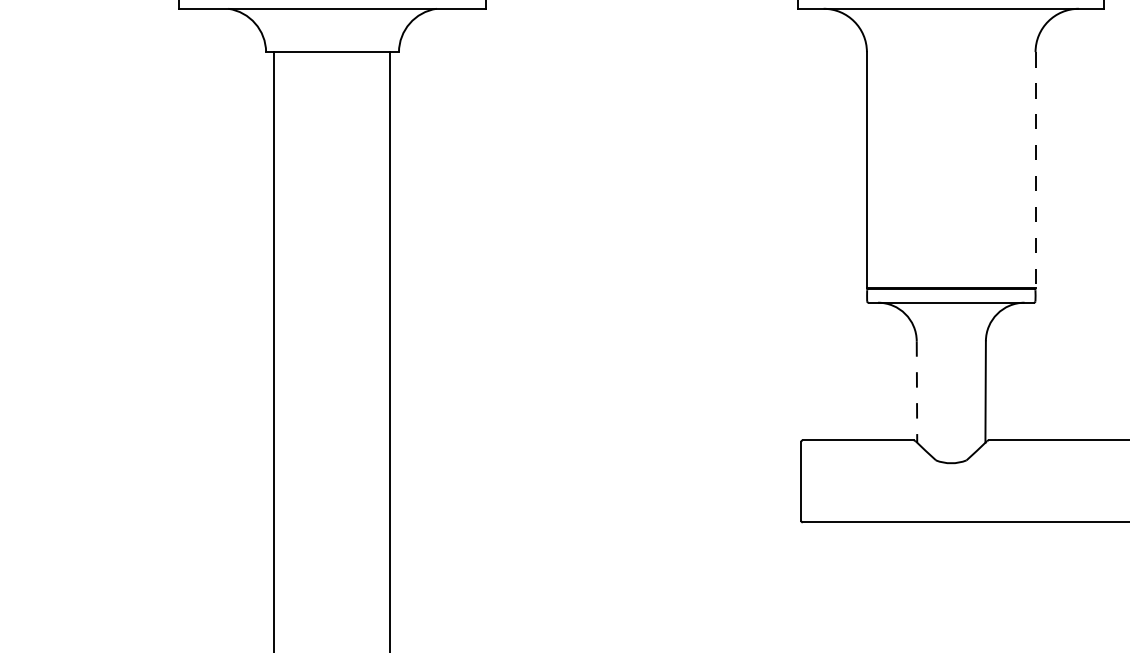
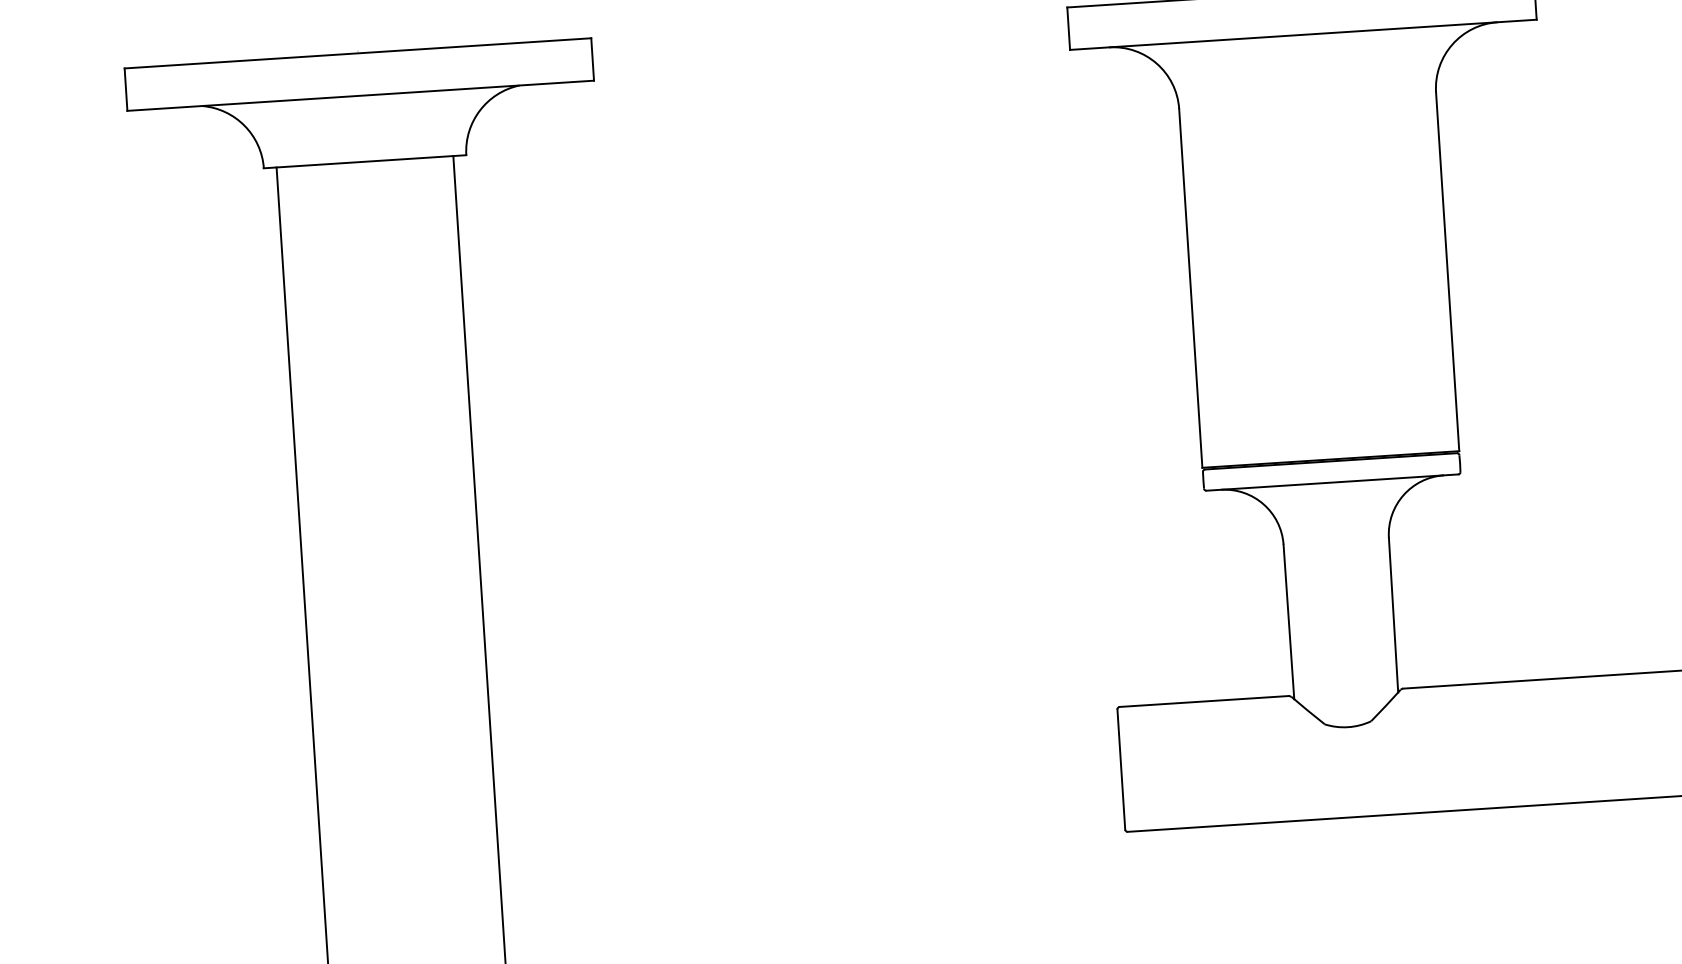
line: (1035, 169) -> (1447, 271), dashed -> solid
line: (916, 391) -> (1288, 621), dashed -> solid

